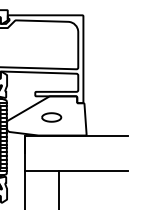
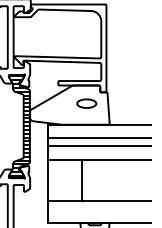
part: (51, 117) -> (86, 103), moved
line: (76, 149) -> (99, 138), added
line: (76, 157) -> (99, 146), added

